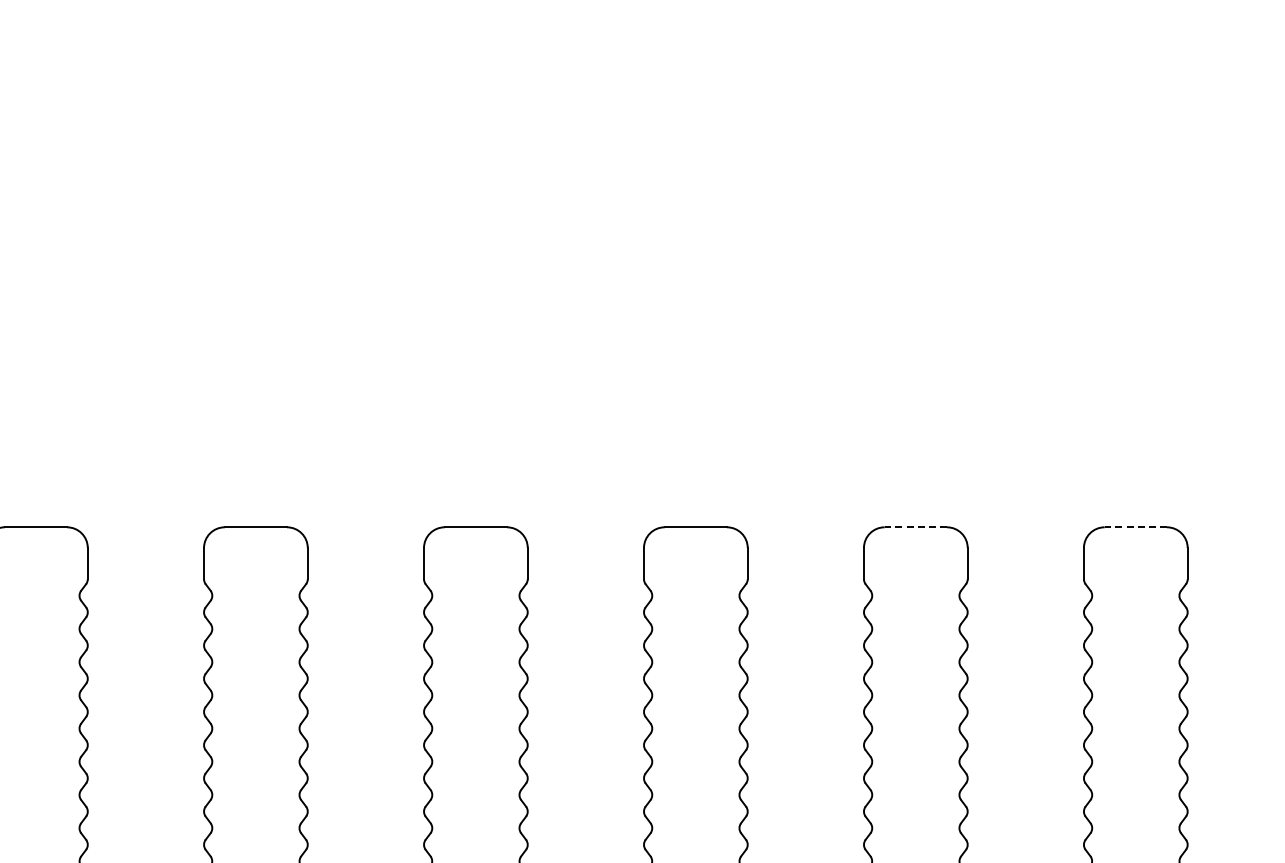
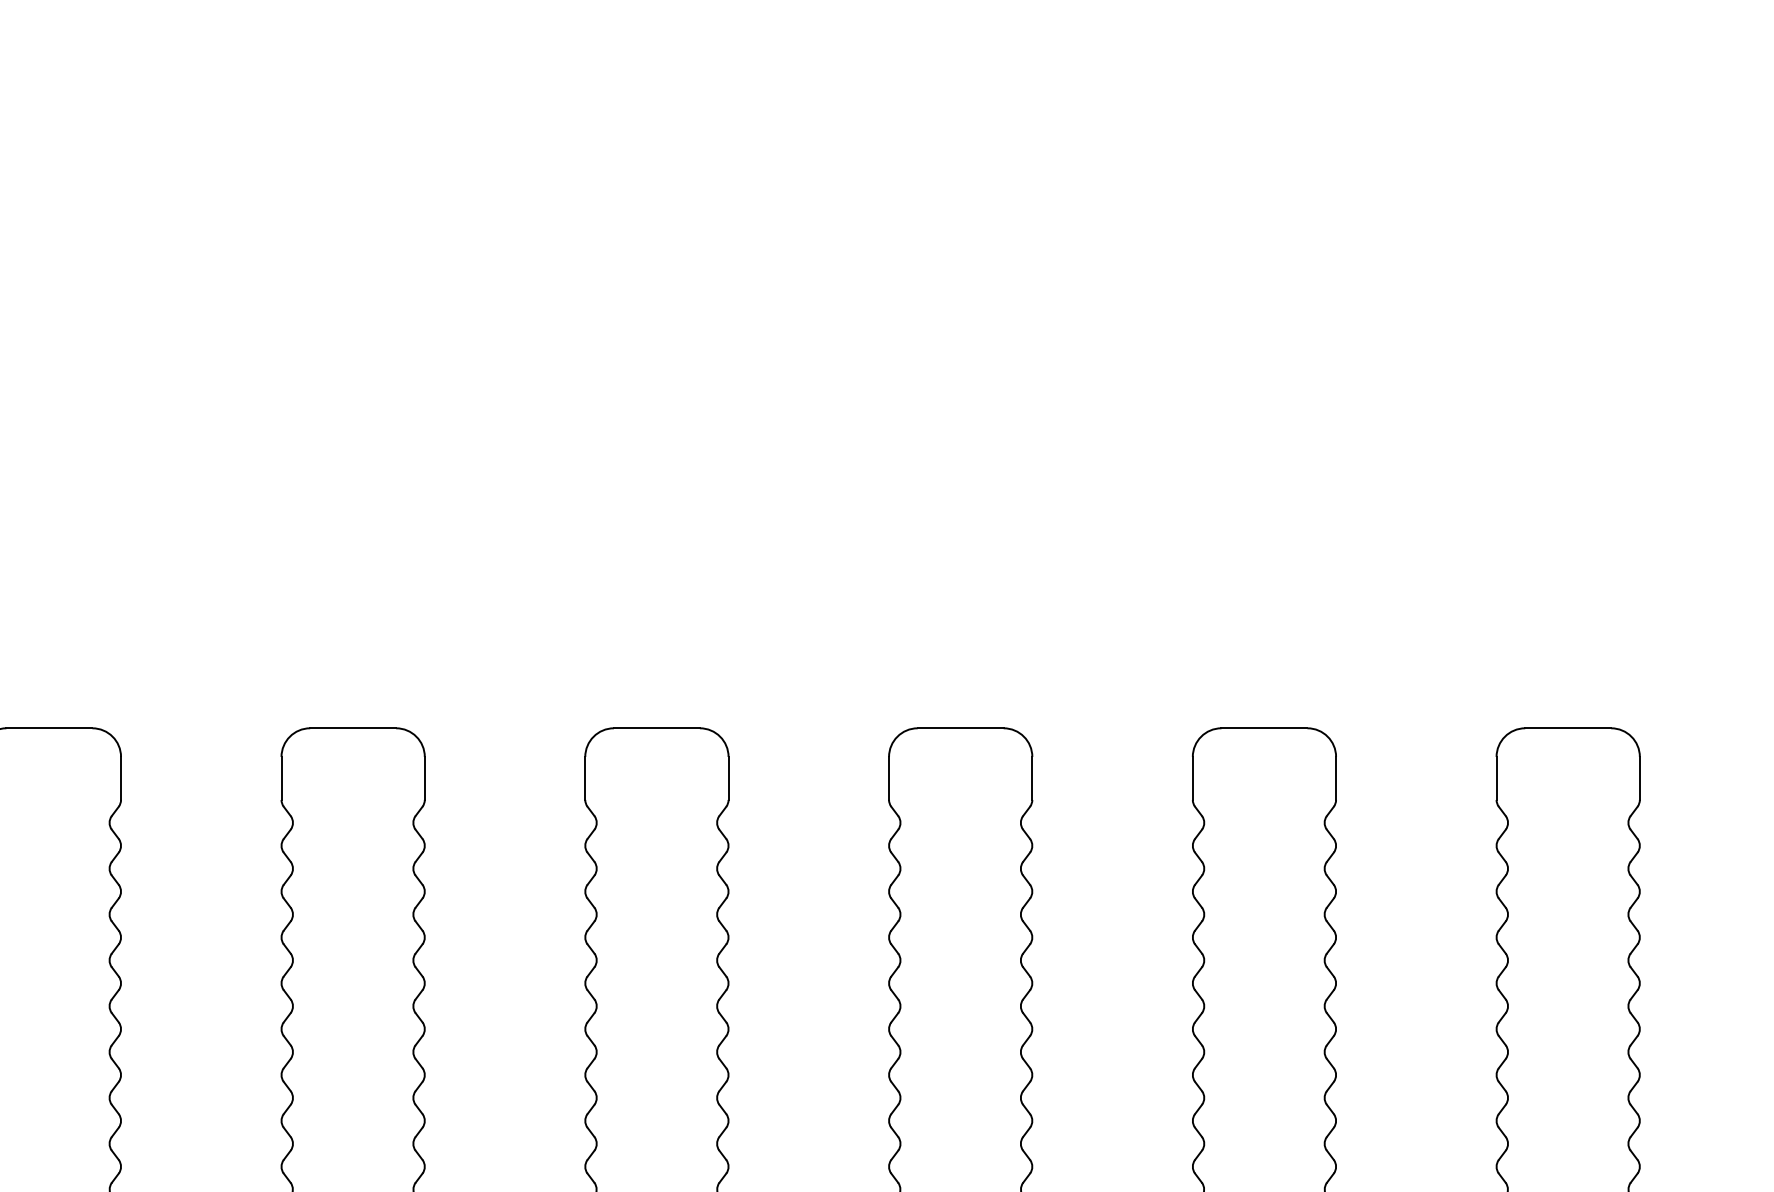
line: (915, 527) -> (1263, 728), dashed -> solid
line: (1135, 527) -> (1567, 728), dashed -> solid

